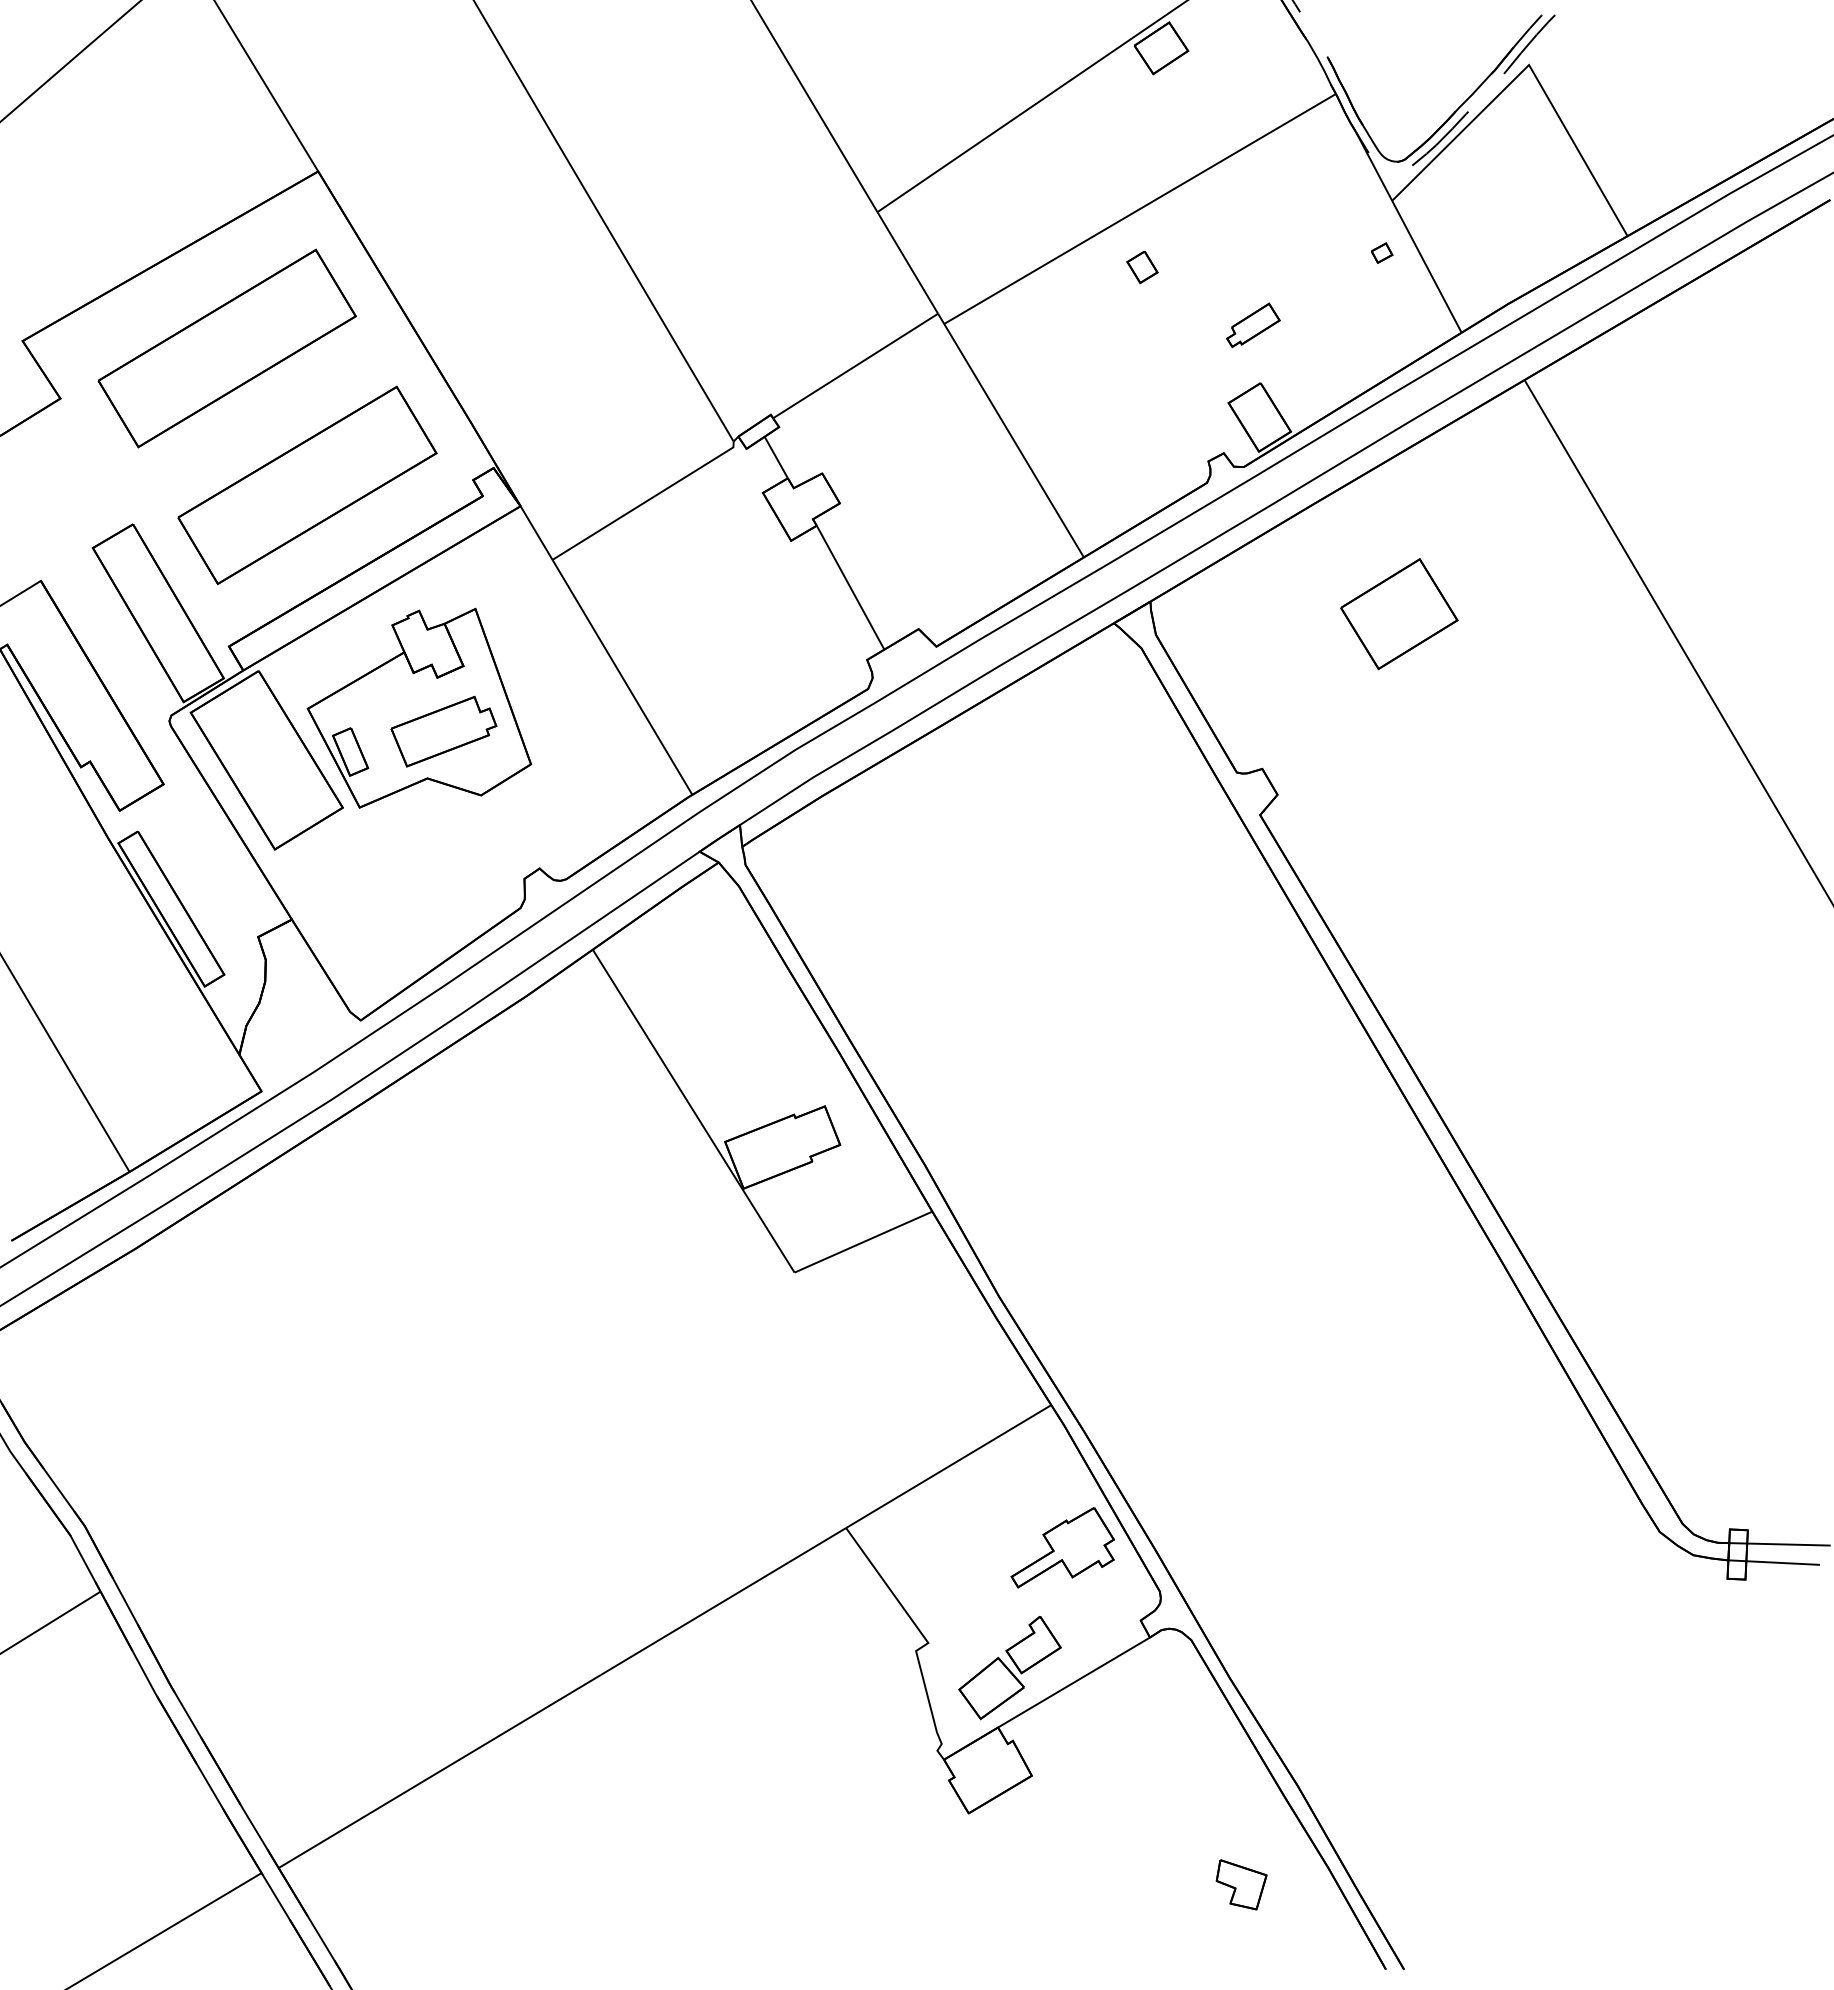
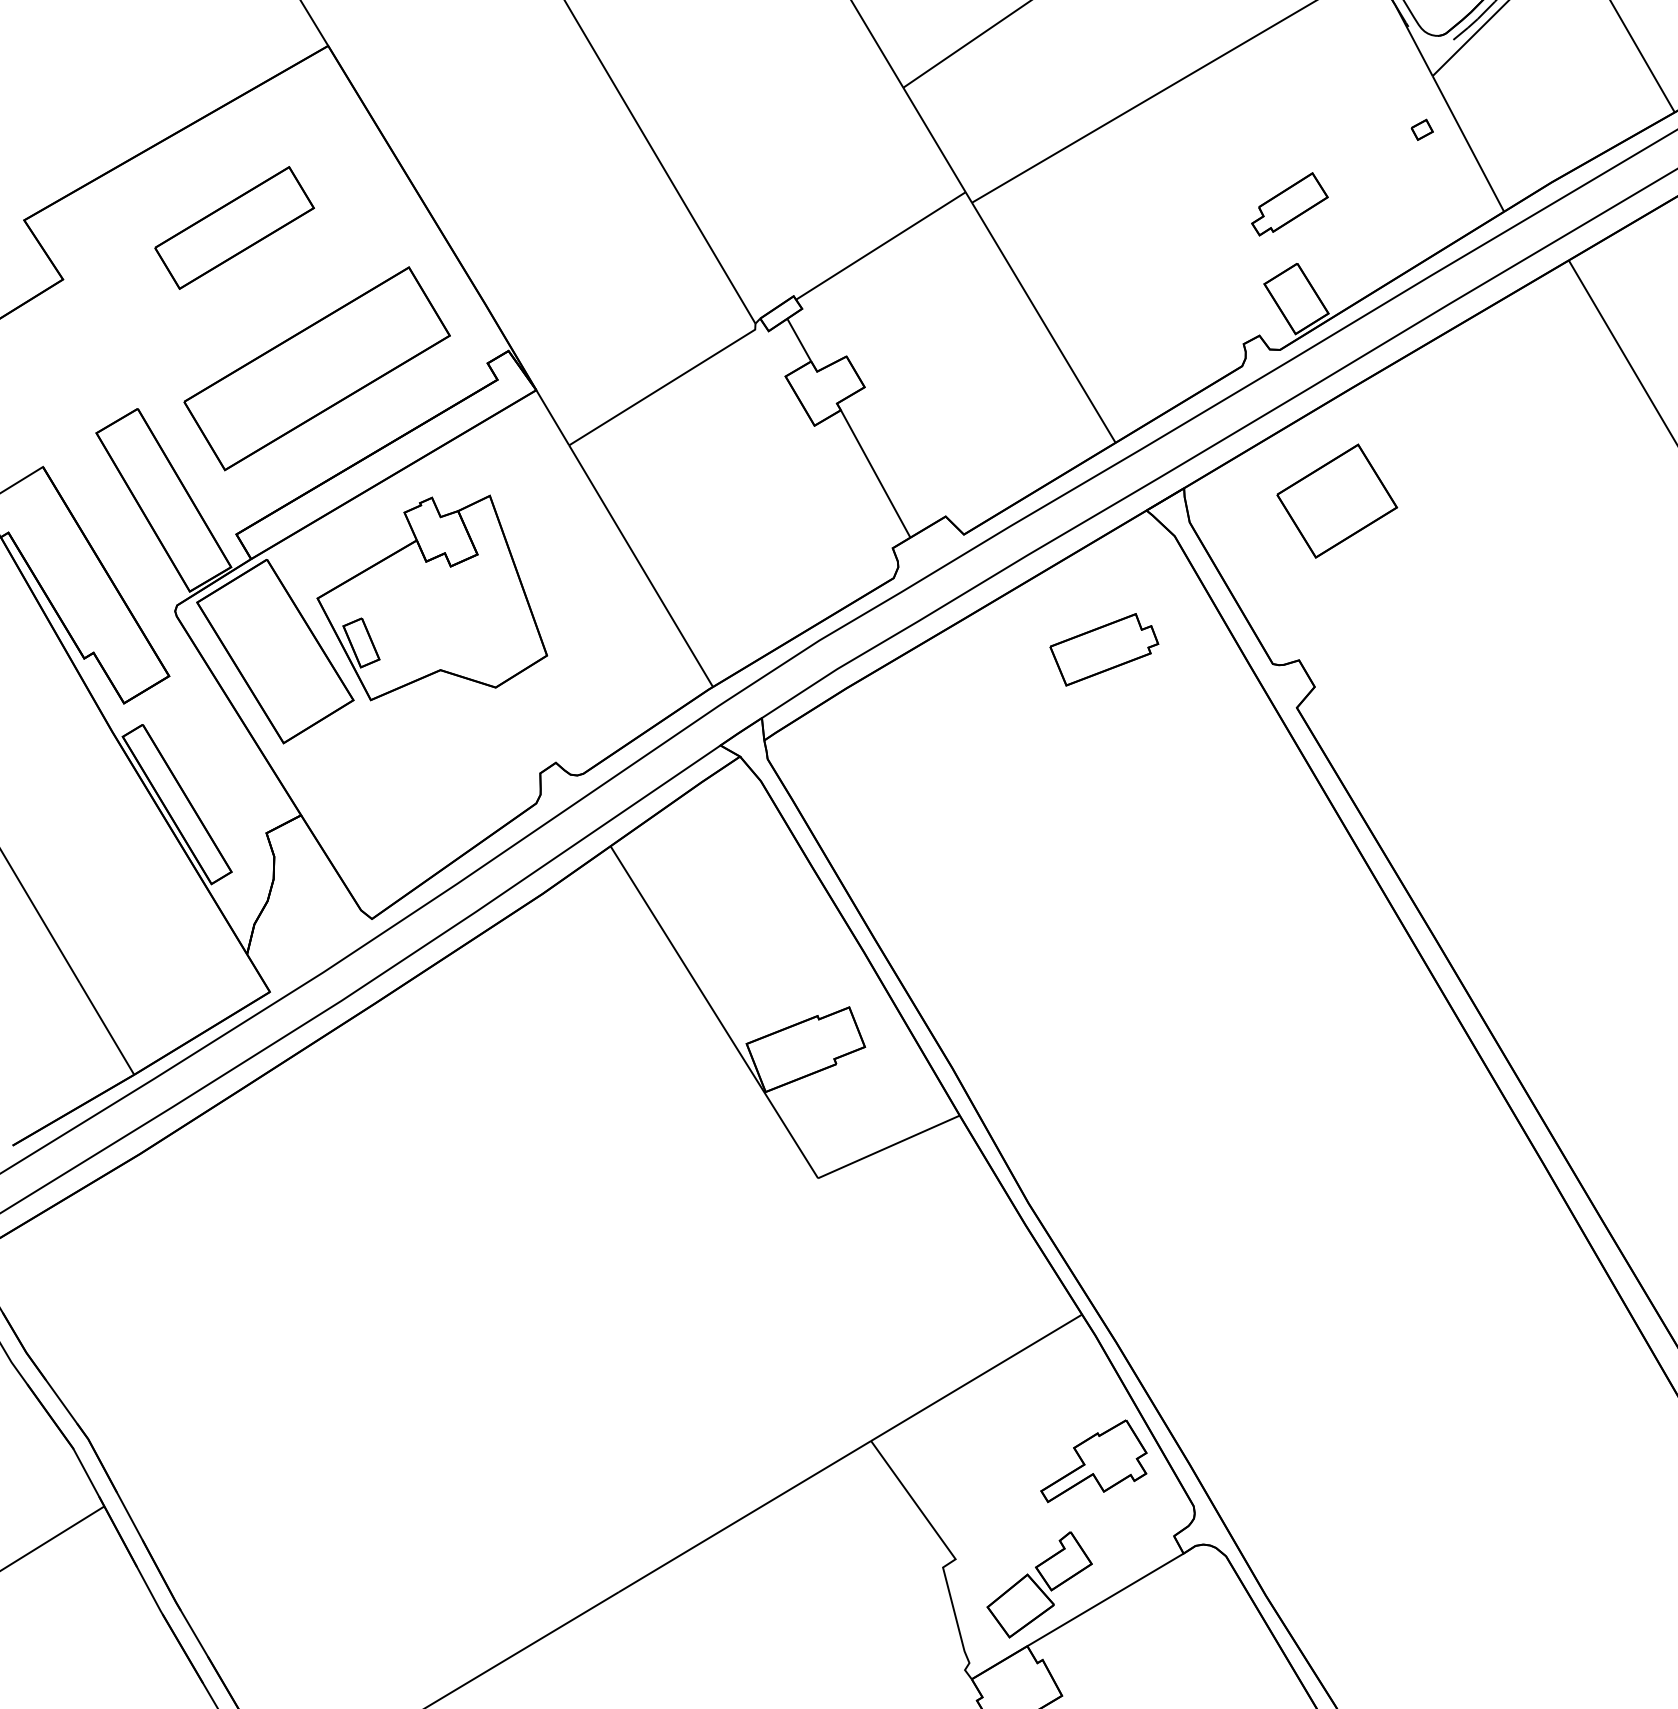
part: (1142, 267) -> (1175, 144), removed
part: (1253, 324) -> (1290, 203), size x1.4
part: (226, 348) -> (233, 227), size x0.6
part: (1399, 614) -> (1337, 501), moved
part: (443, 731) -> (1103, 649), moved

